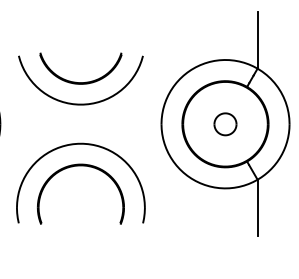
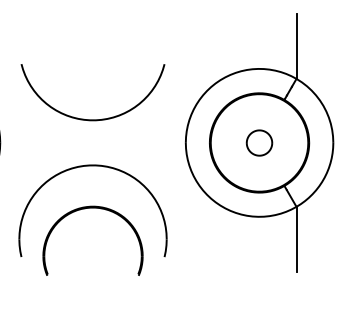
part: (75, 81) -> (86, 93), removed
part: (80, 166) -> (92, 208), moved

